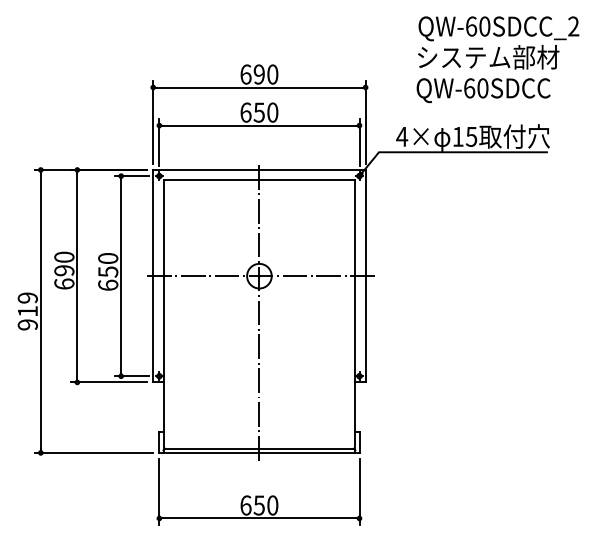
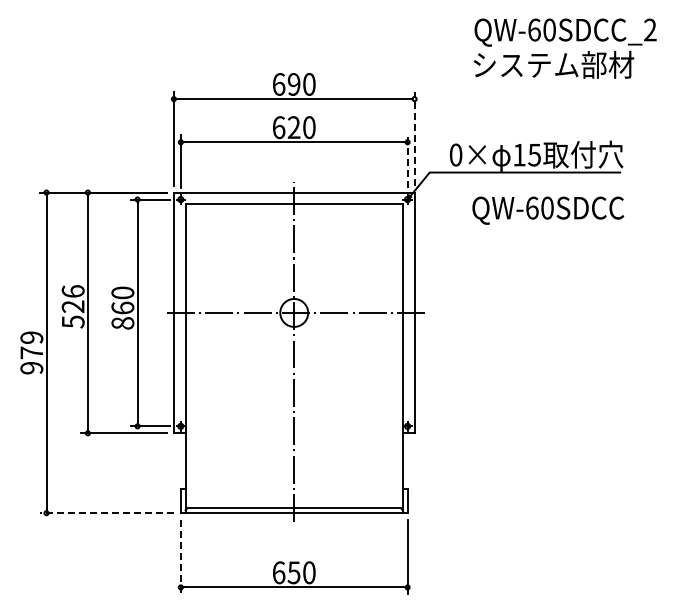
text: (483, 90) -> (548, 210), moved
text: (258, 112) -> (293, 127), 650 -> 620
line: (365, 122) -> (414, 138), solid -> dashed
text: (401, 136) -> (455, 154), 4× -> 0×
line: (359, 142) -> (407, 161), solid -> dashed
text: (63, 270) -> (72, 306), 690 -> 526
text: (107, 278) -> (122, 315), 650 -> 860
text: (27, 311) -> (31, 352), 919 -> 979
line: (93, 453) -> (106, 513), solid -> dashed
line: (159, 492) -> (180, 557), solid -> dashed

